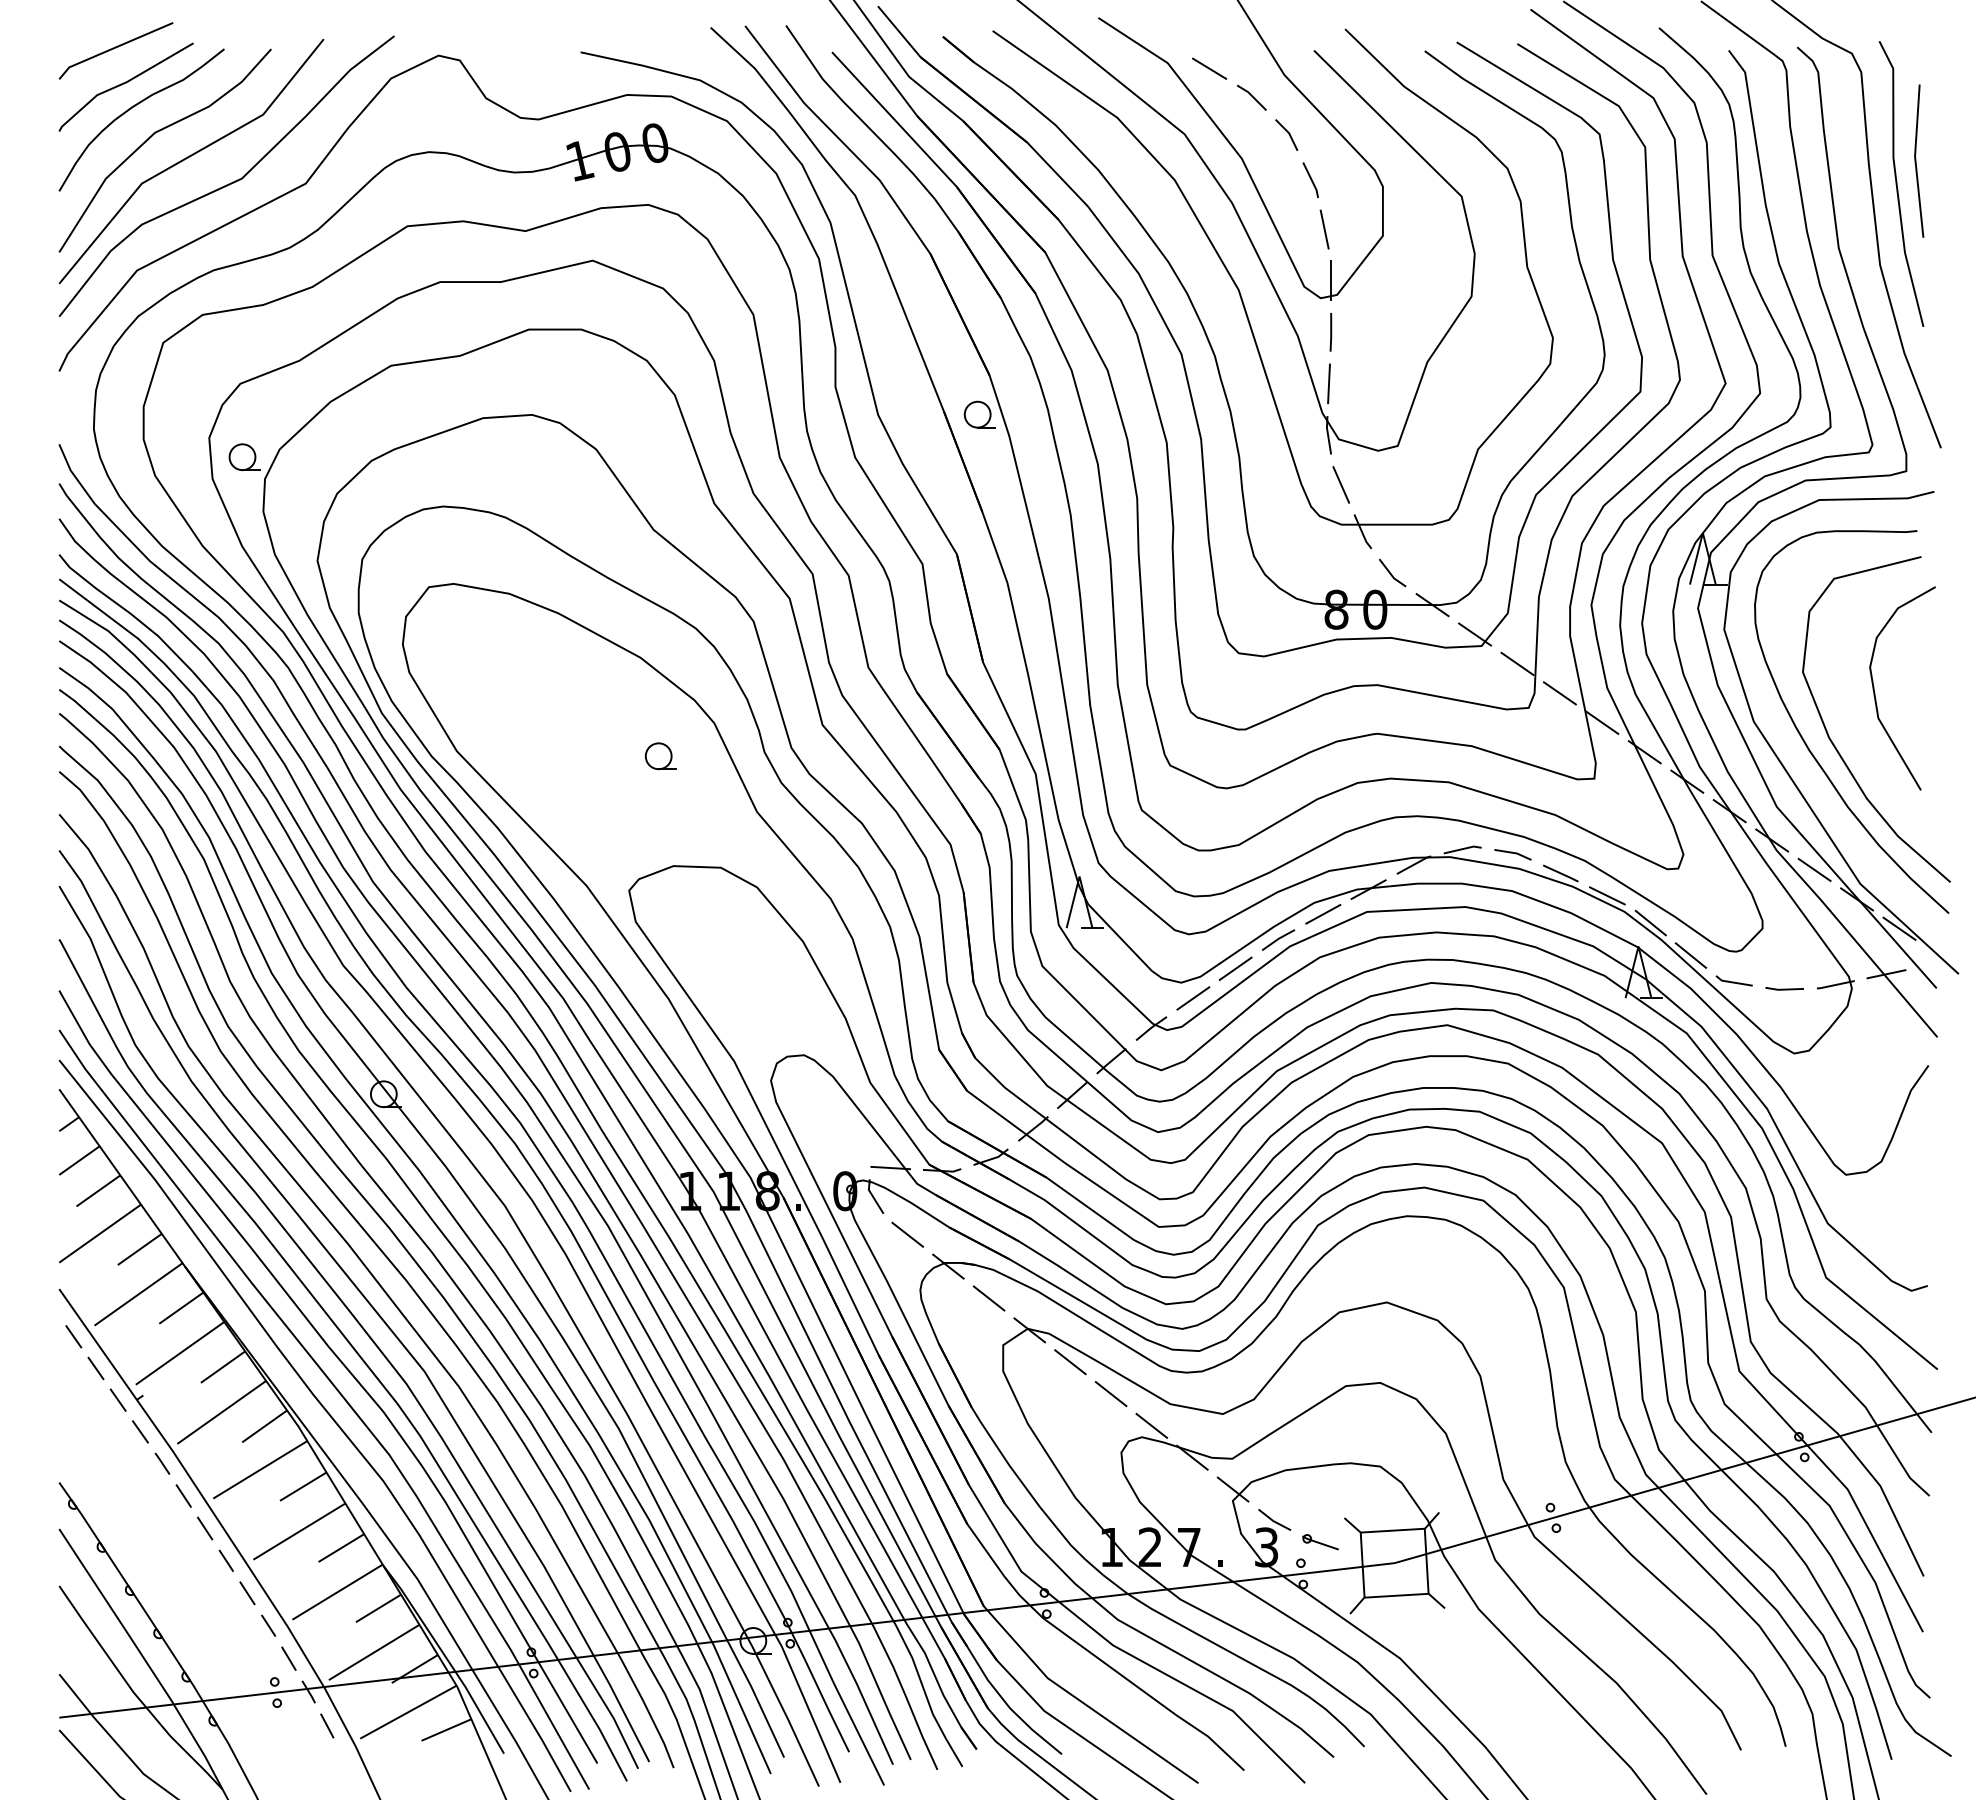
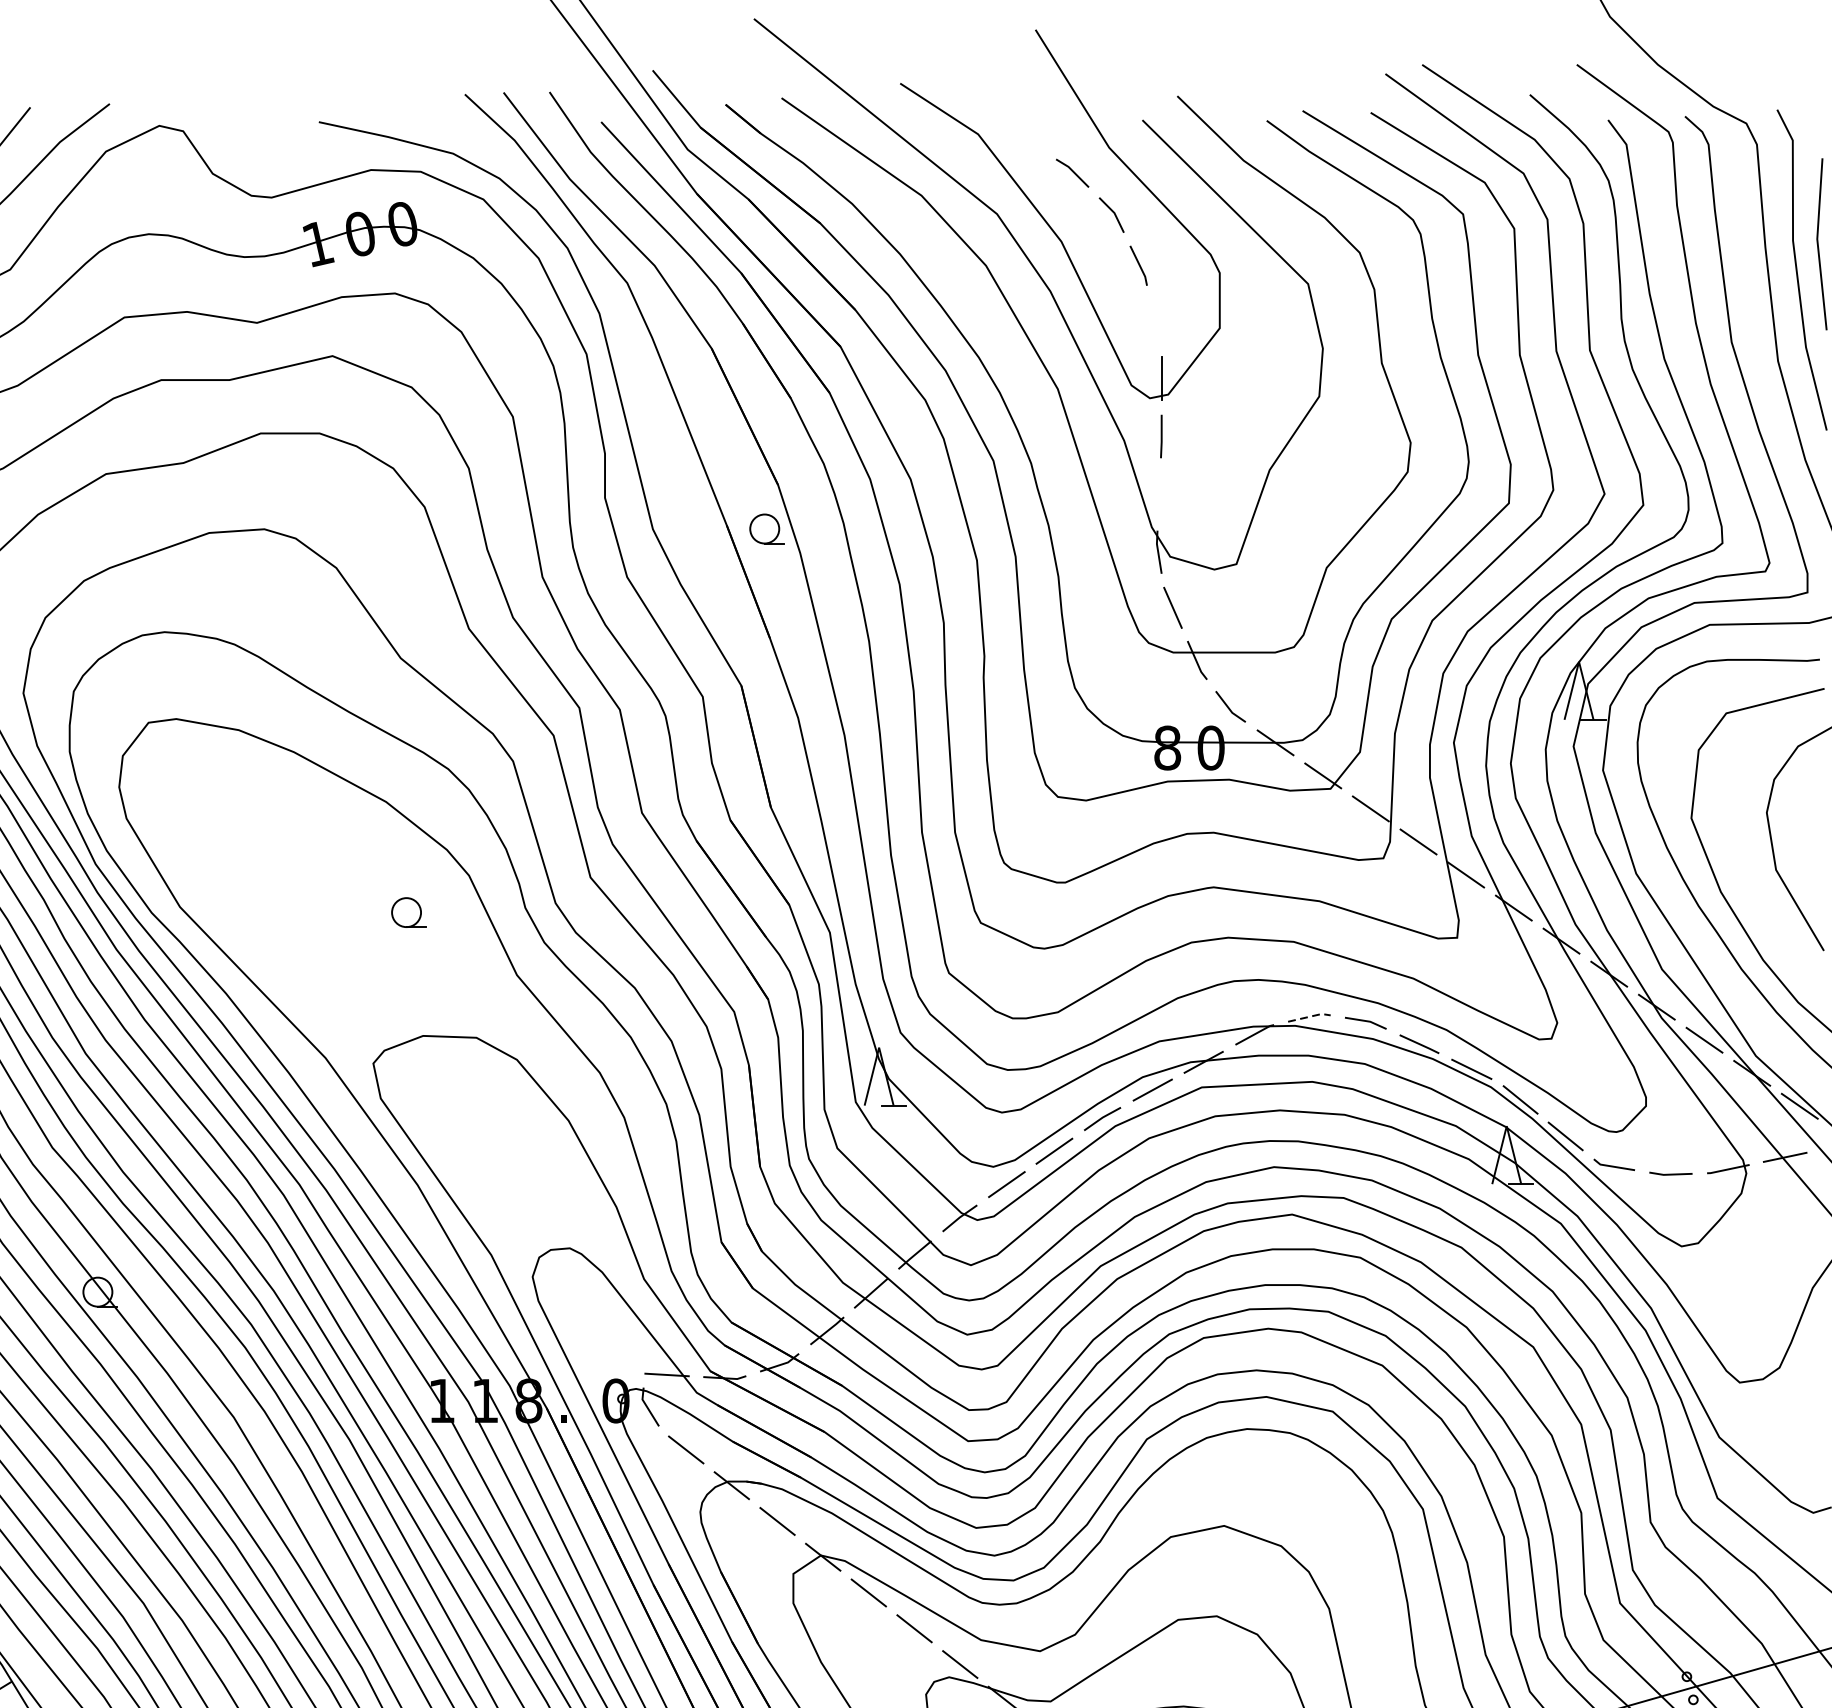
line: (1209, 68) -> (1025, 140), removed
line: (1324, 229) -> (1154, 321), removed
line: (1328, 383) -> (1158, 494), removed
line: (1464, 848) -> (1311, 1016), solid -> dashed

